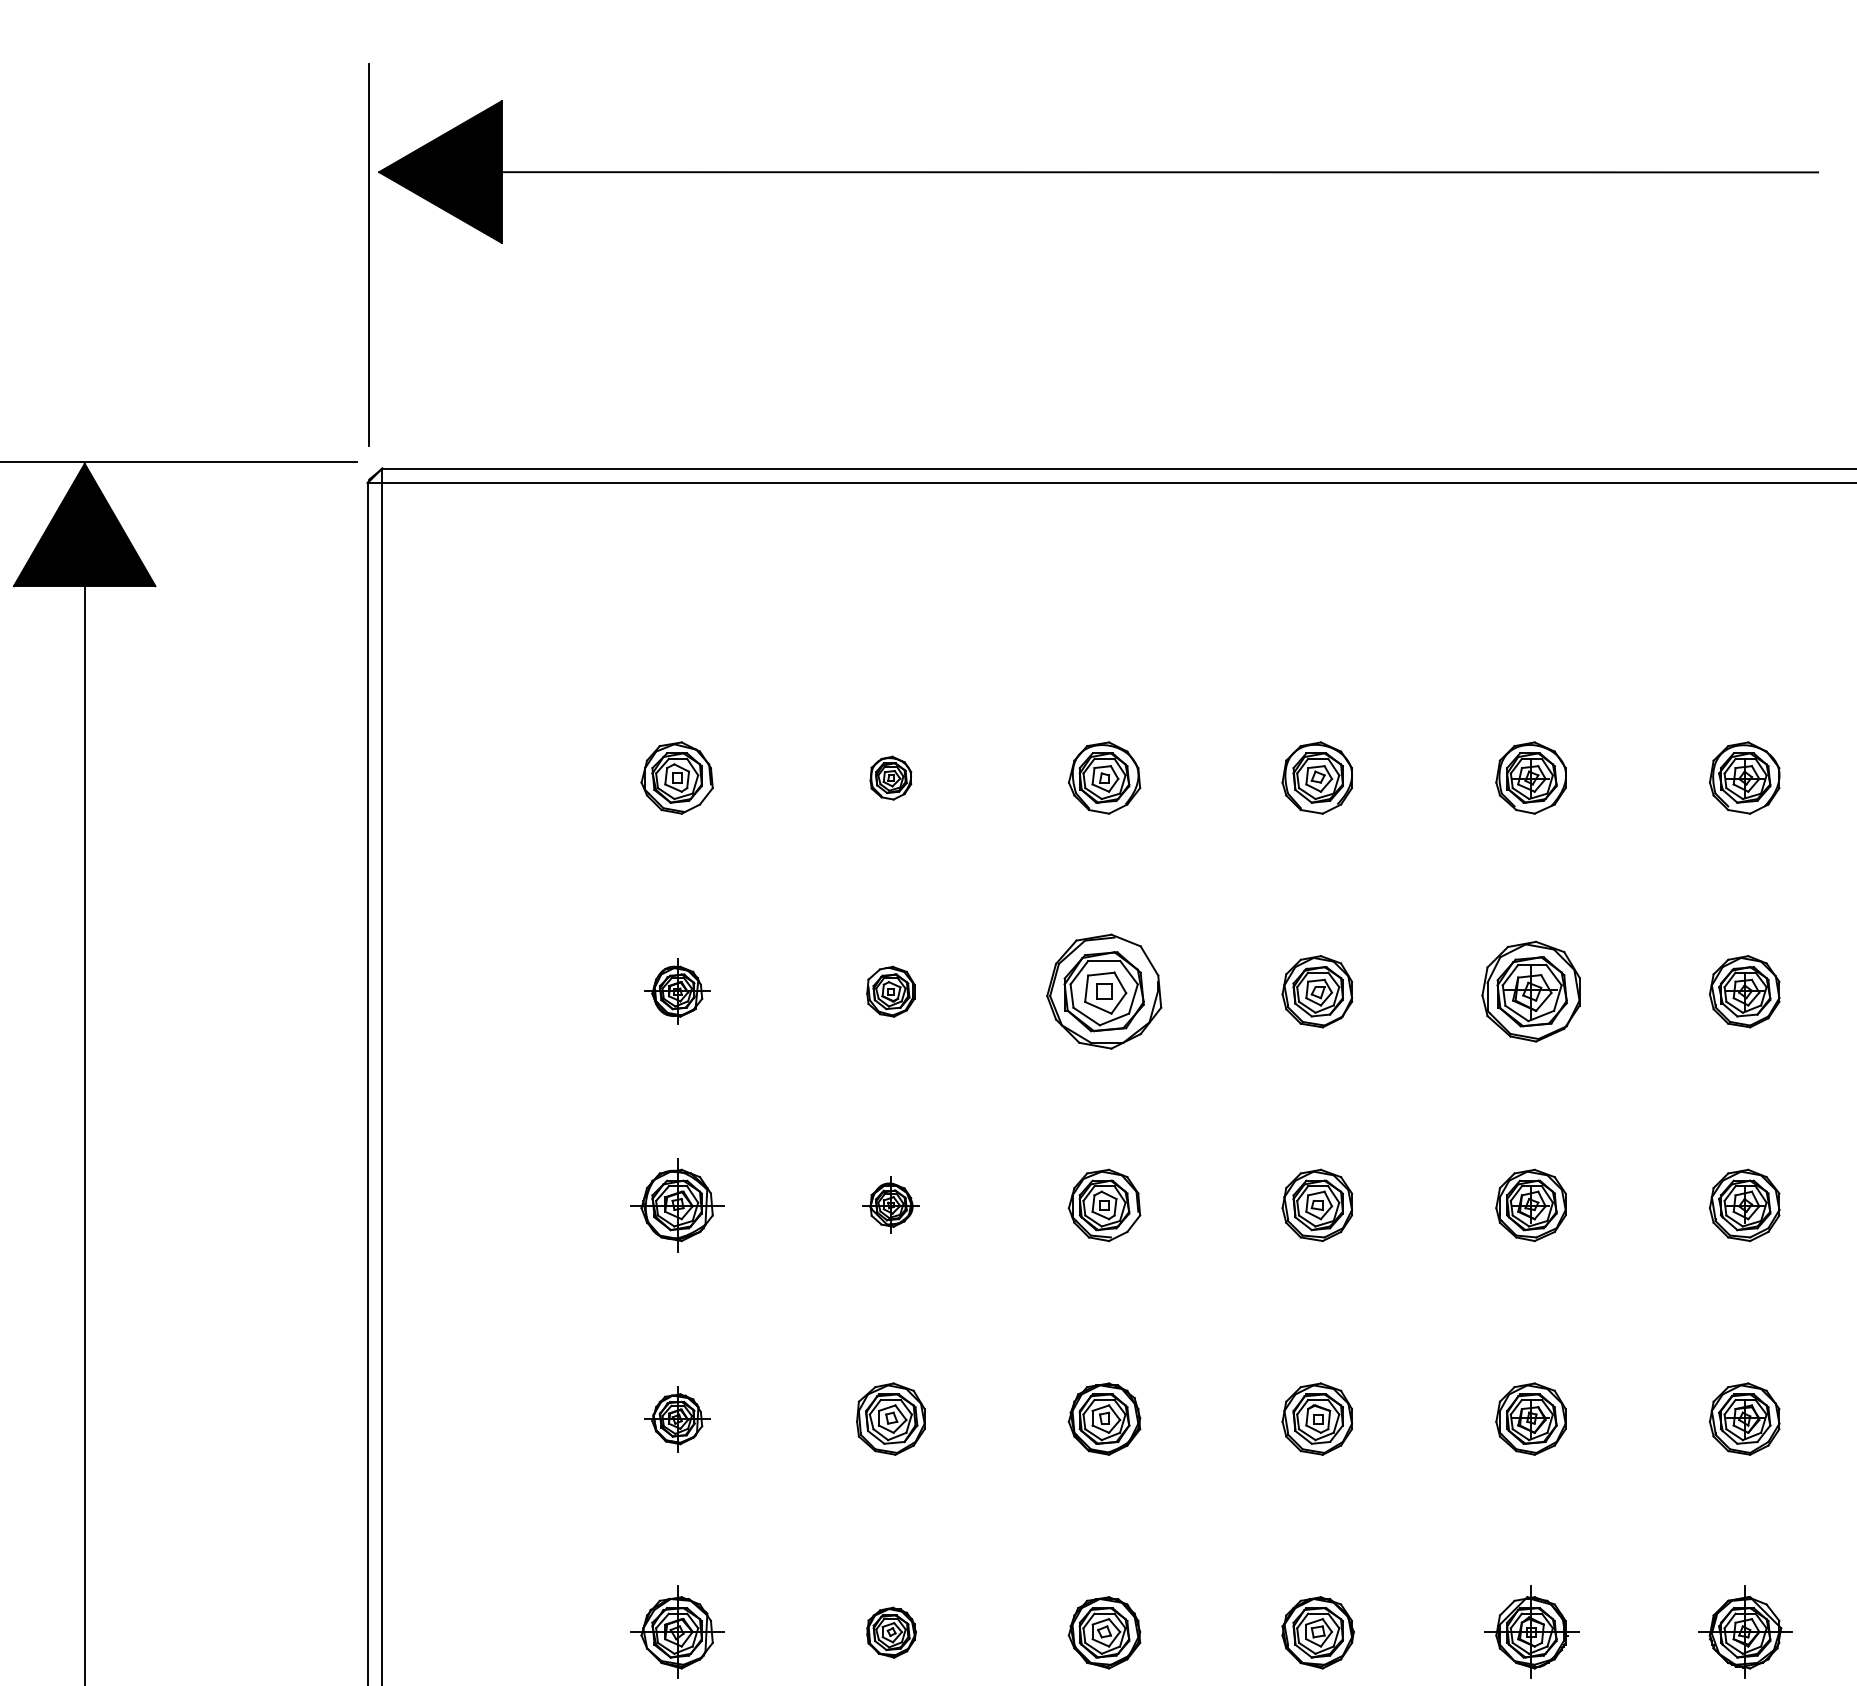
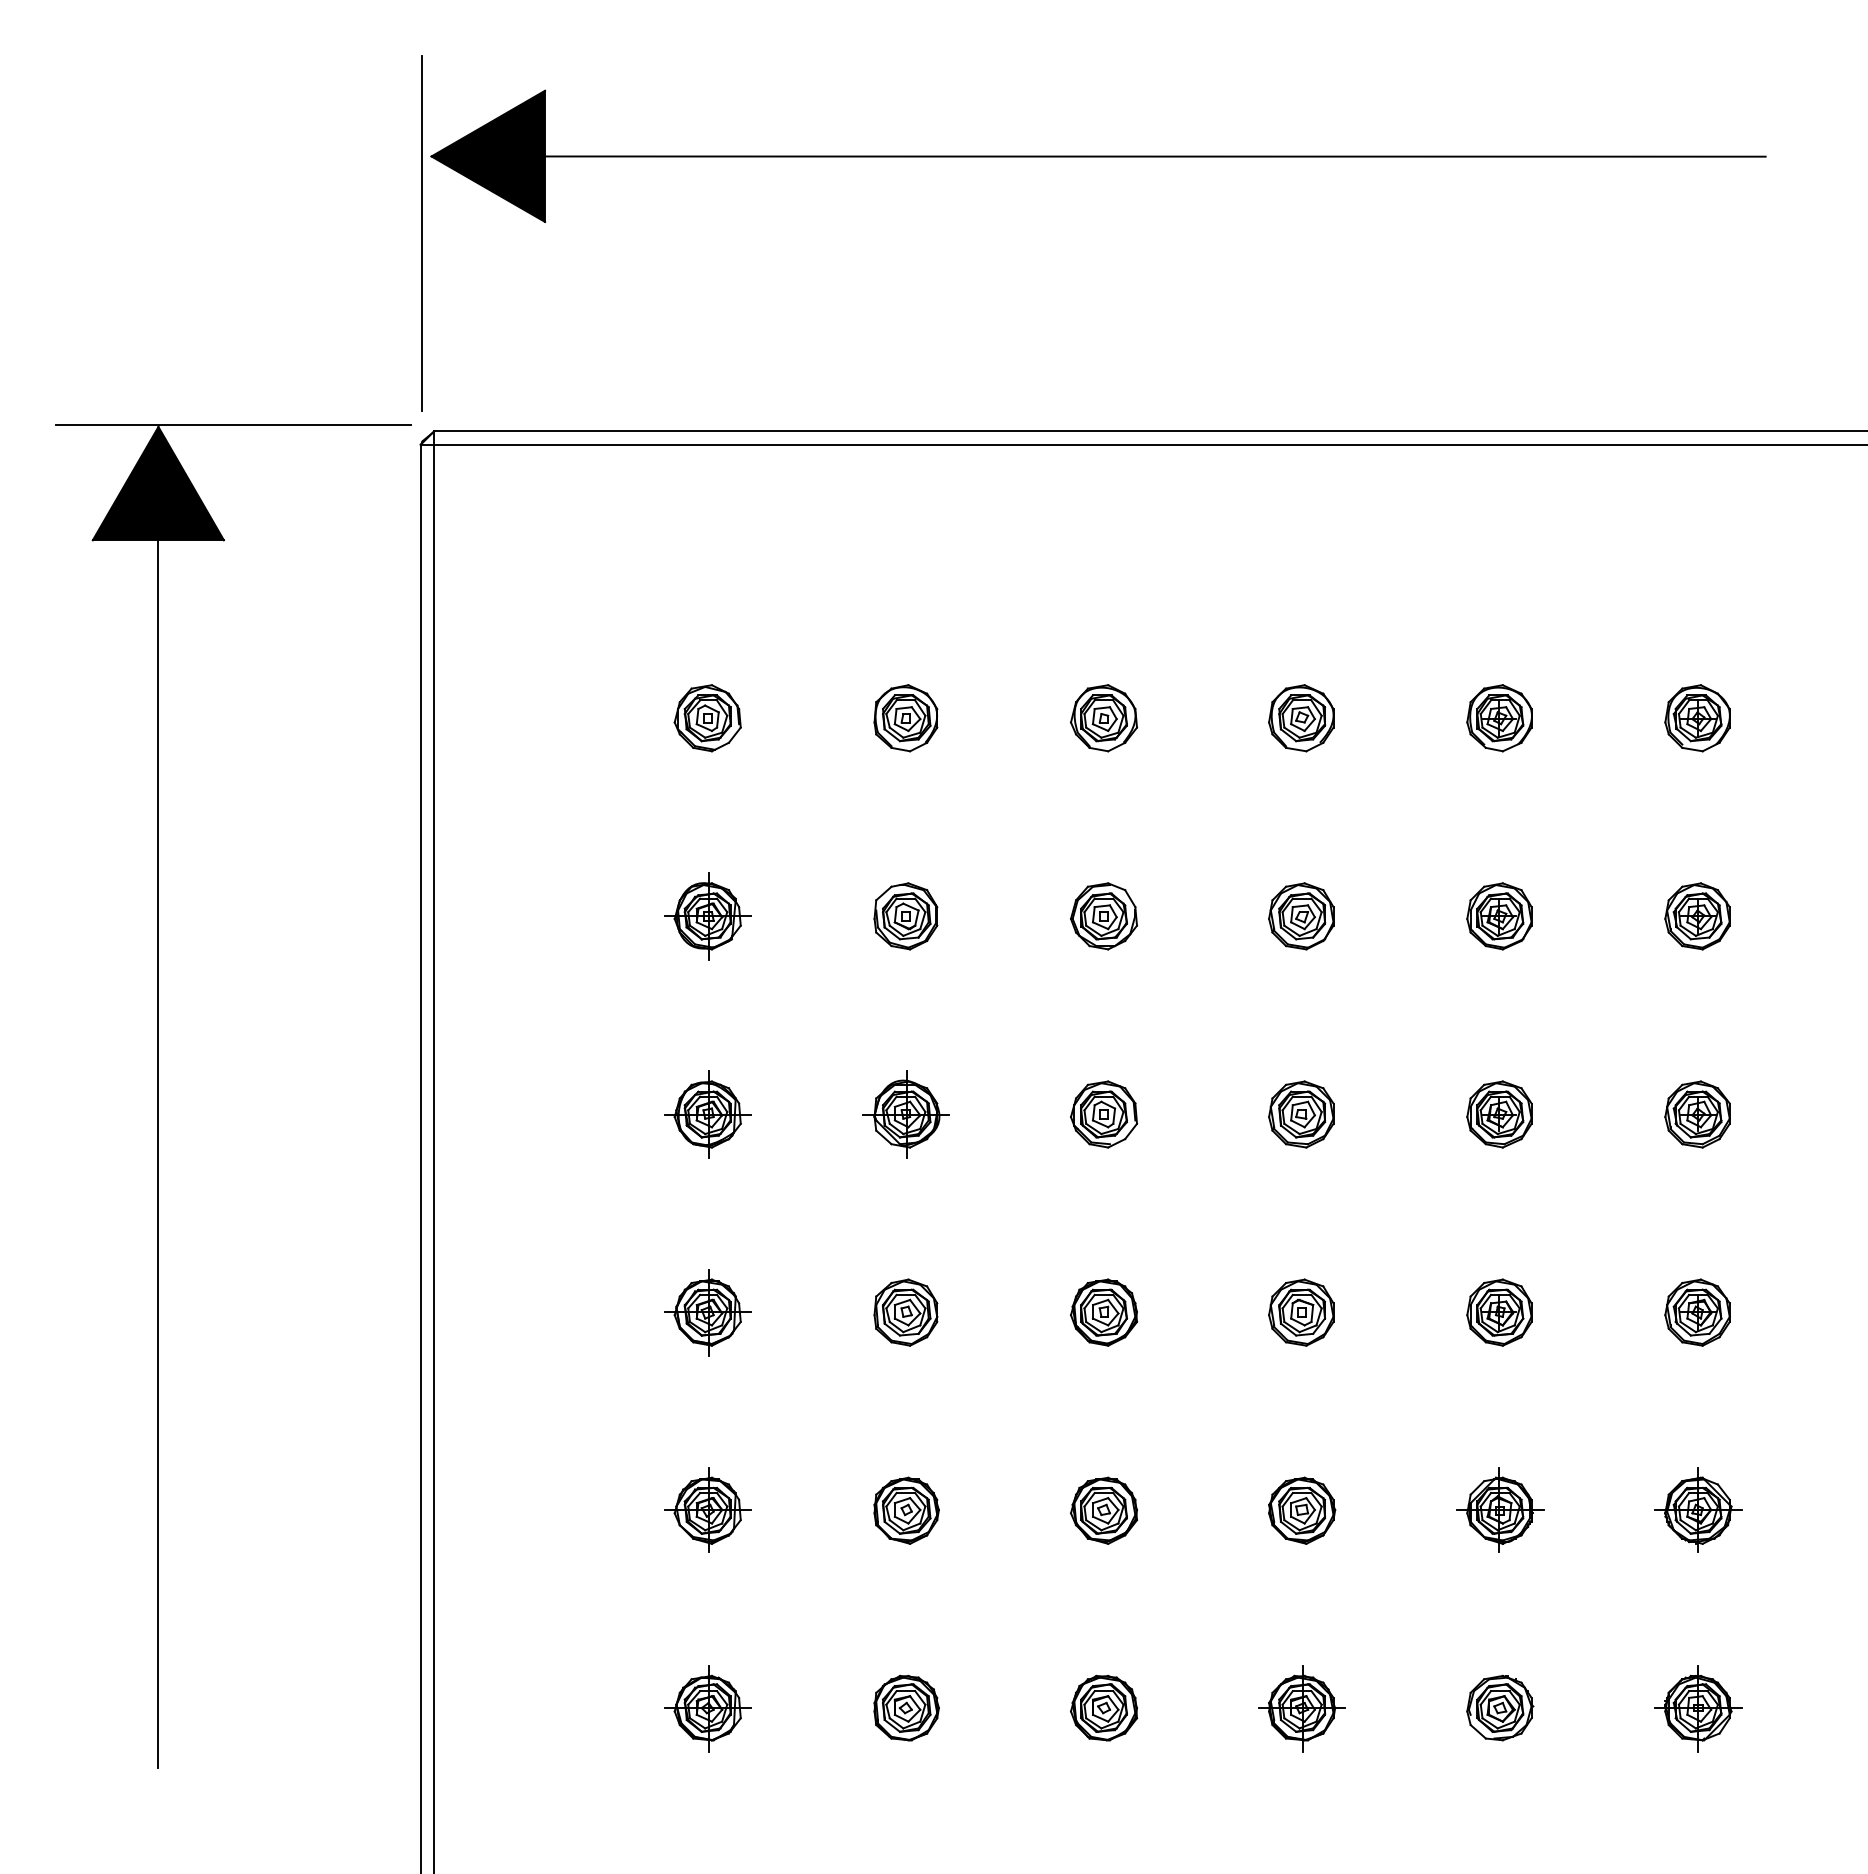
part: (890, 778) -> (905, 718), size x1.67
part: (676, 991) -> (707, 916), size x1.43
part: (890, 991) -> (905, 916), size x1.43
part: (1105, 991) -> (1104, 916), size x0.62
part: (1531, 991) -> (1499, 916), size x0.71
part: (890, 1205) -> (905, 1114), size x1.67
part: (676, 1418) -> (707, 1312), size x1.43
part: (891, 1632) -> (906, 1510), size x1.43

